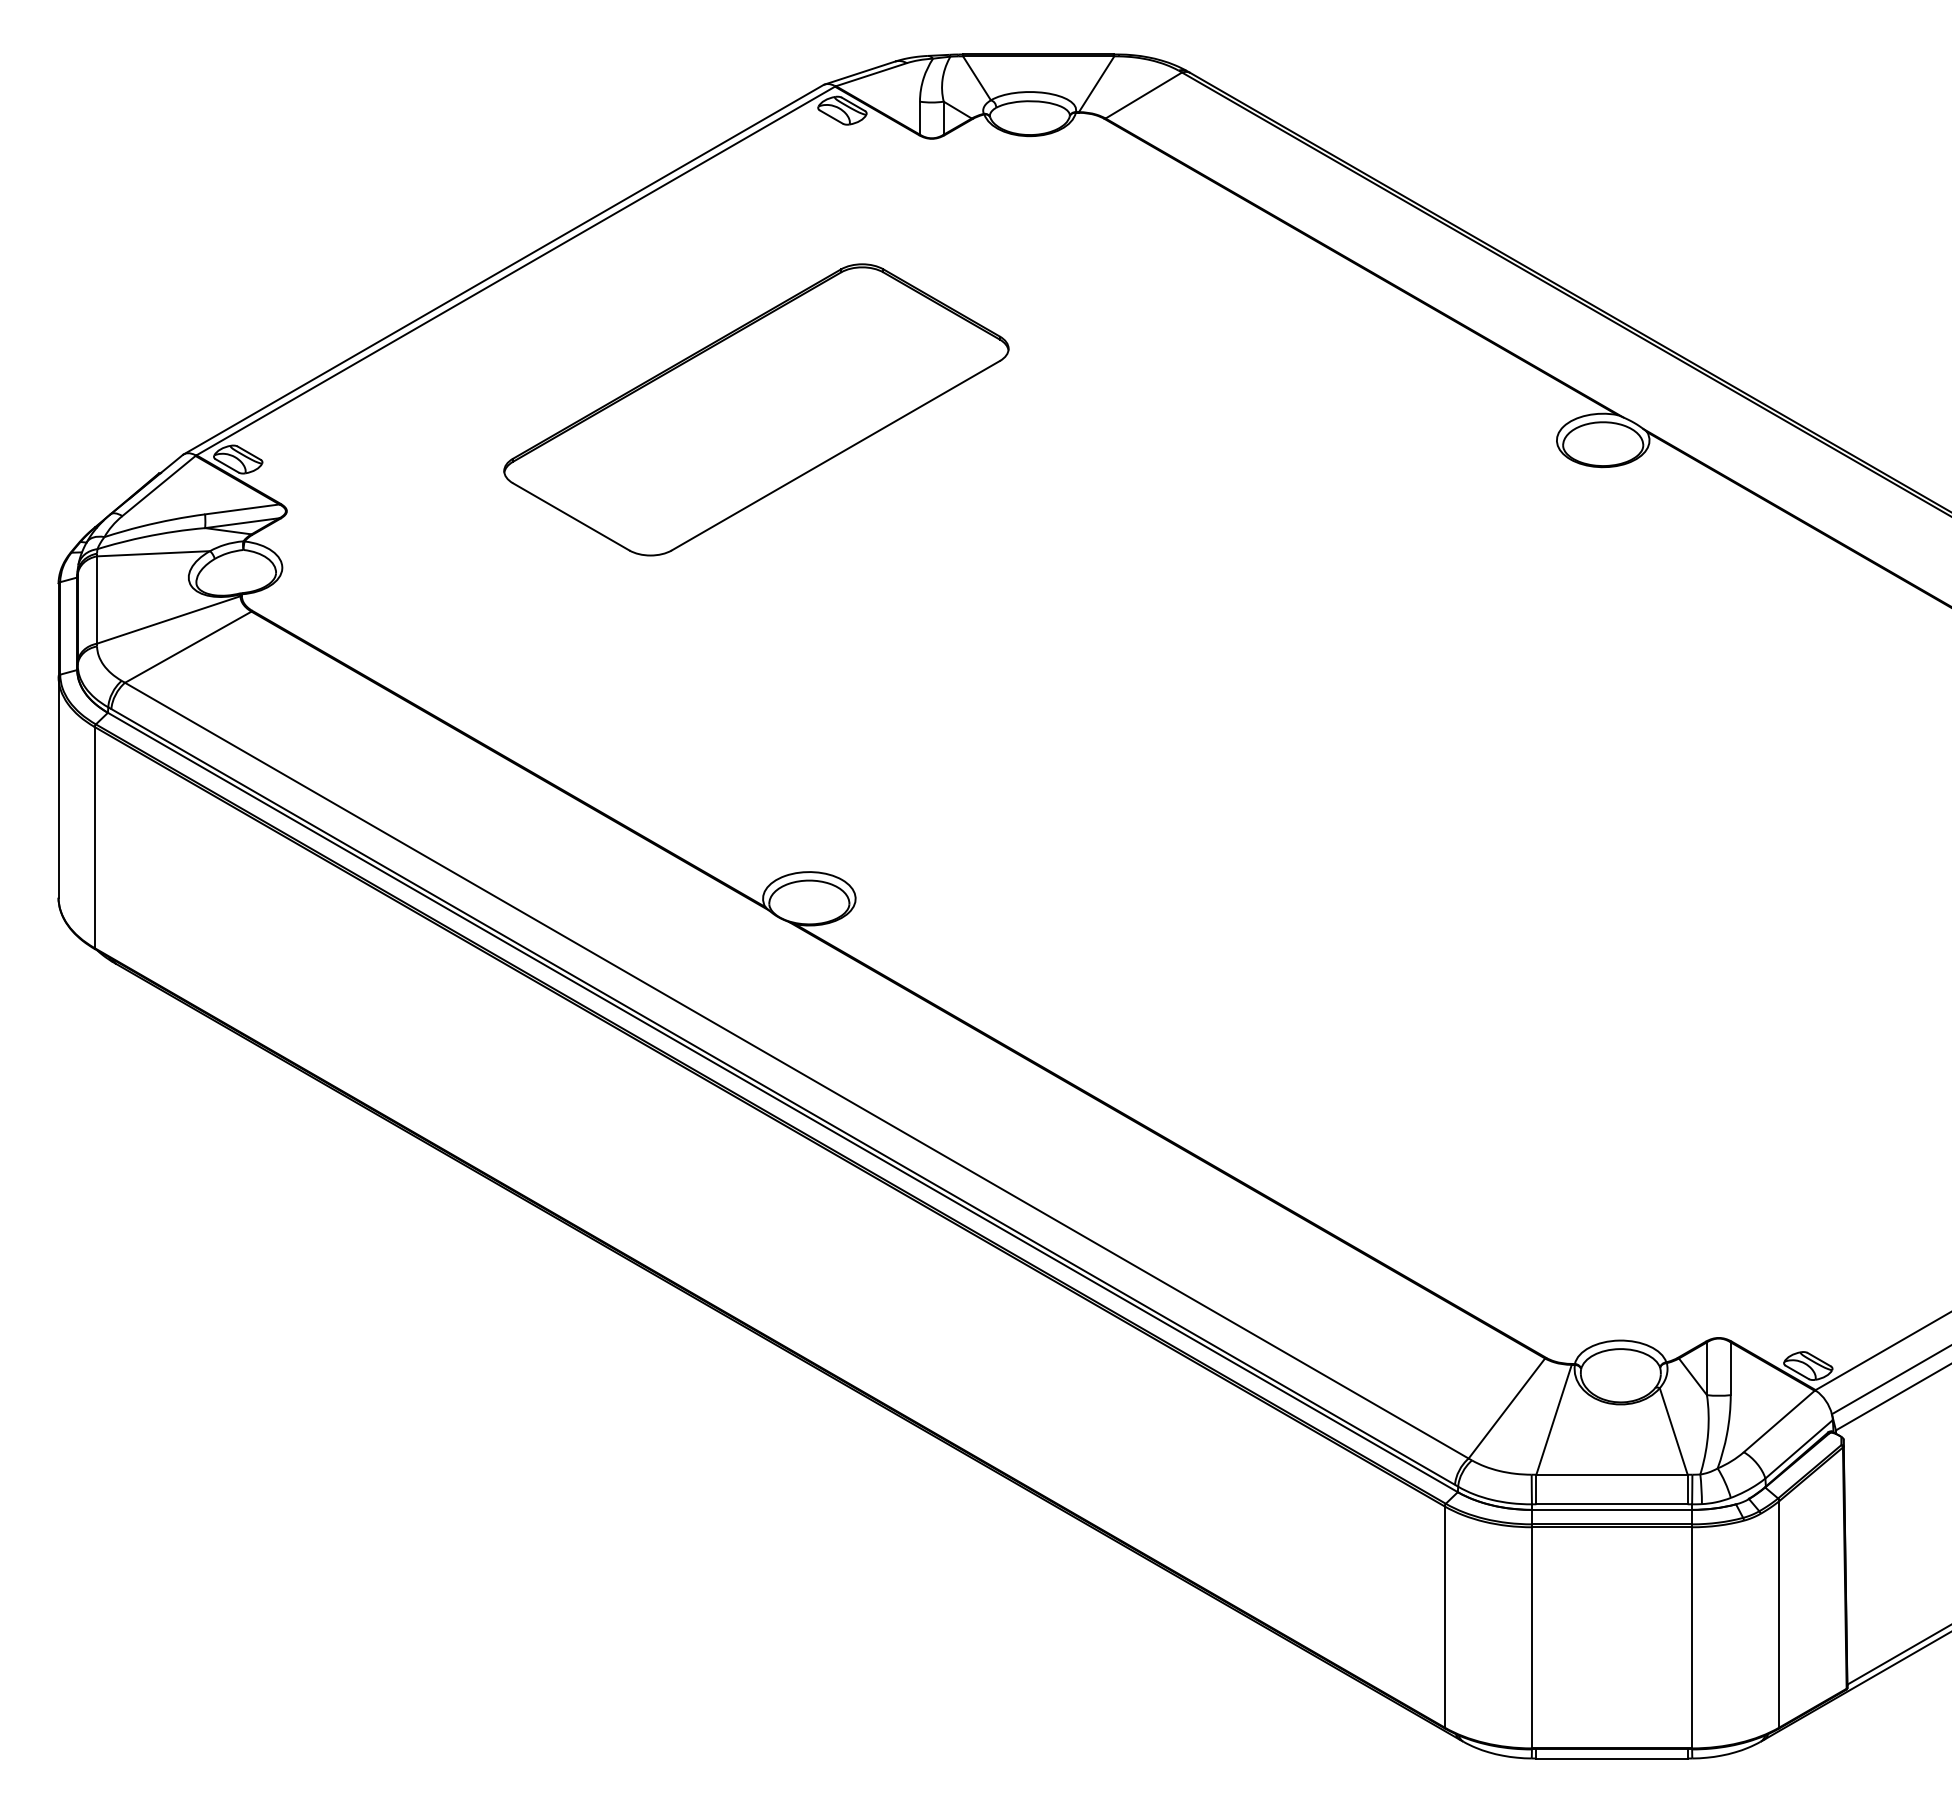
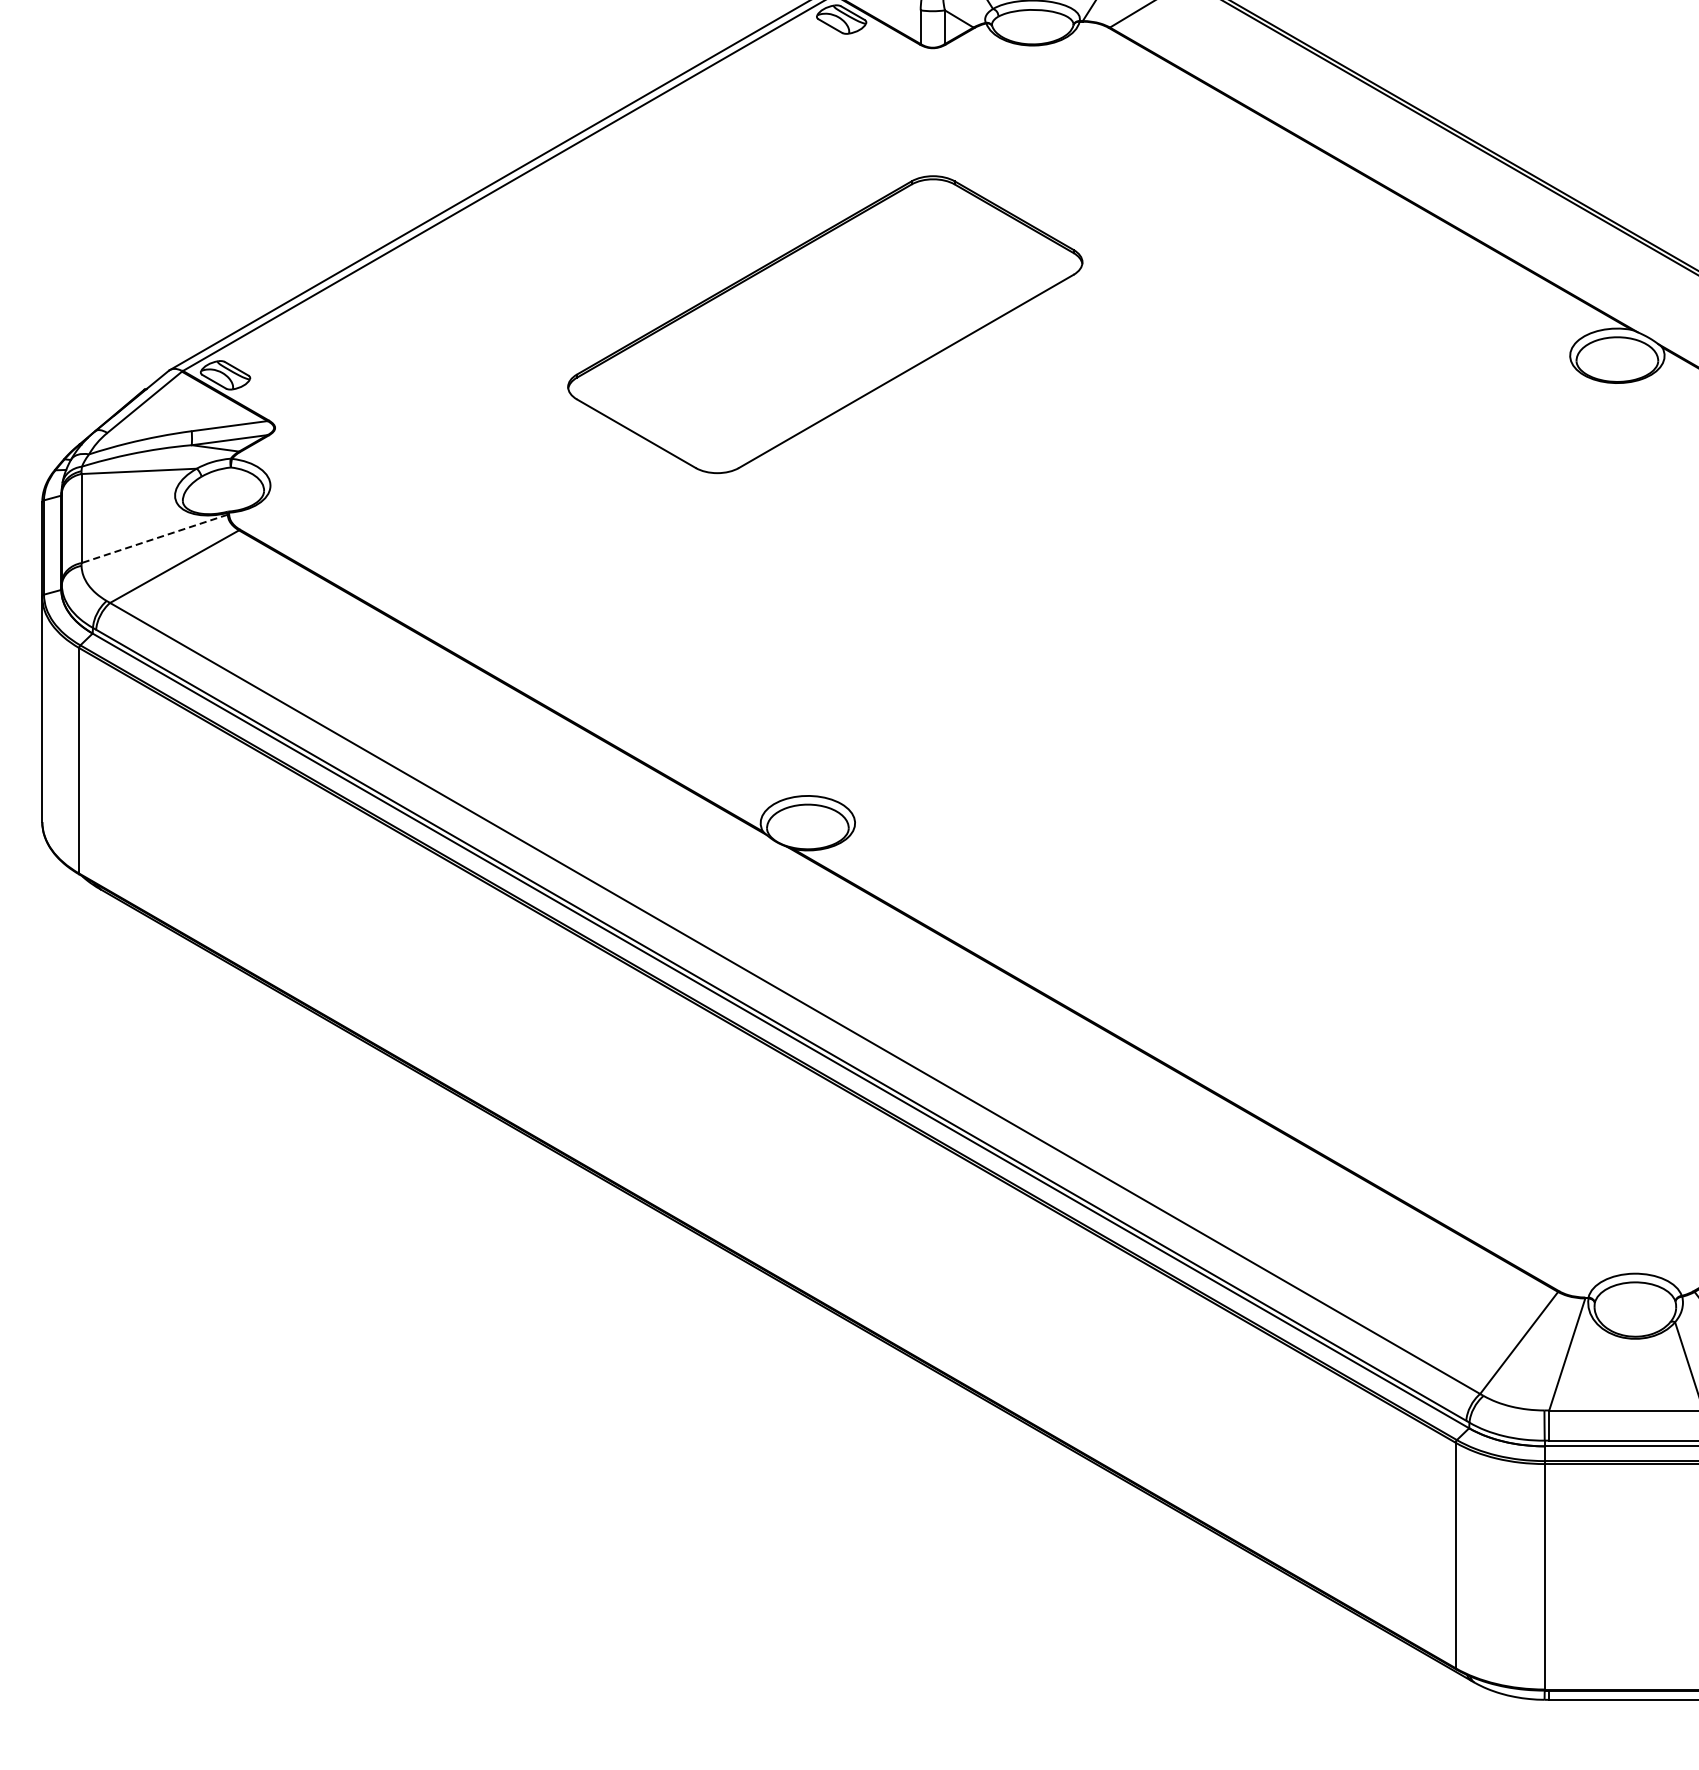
part: (756, 409) -> (825, 324), moved
line: (168, 619) -> (154, 538), solid -> dashed

